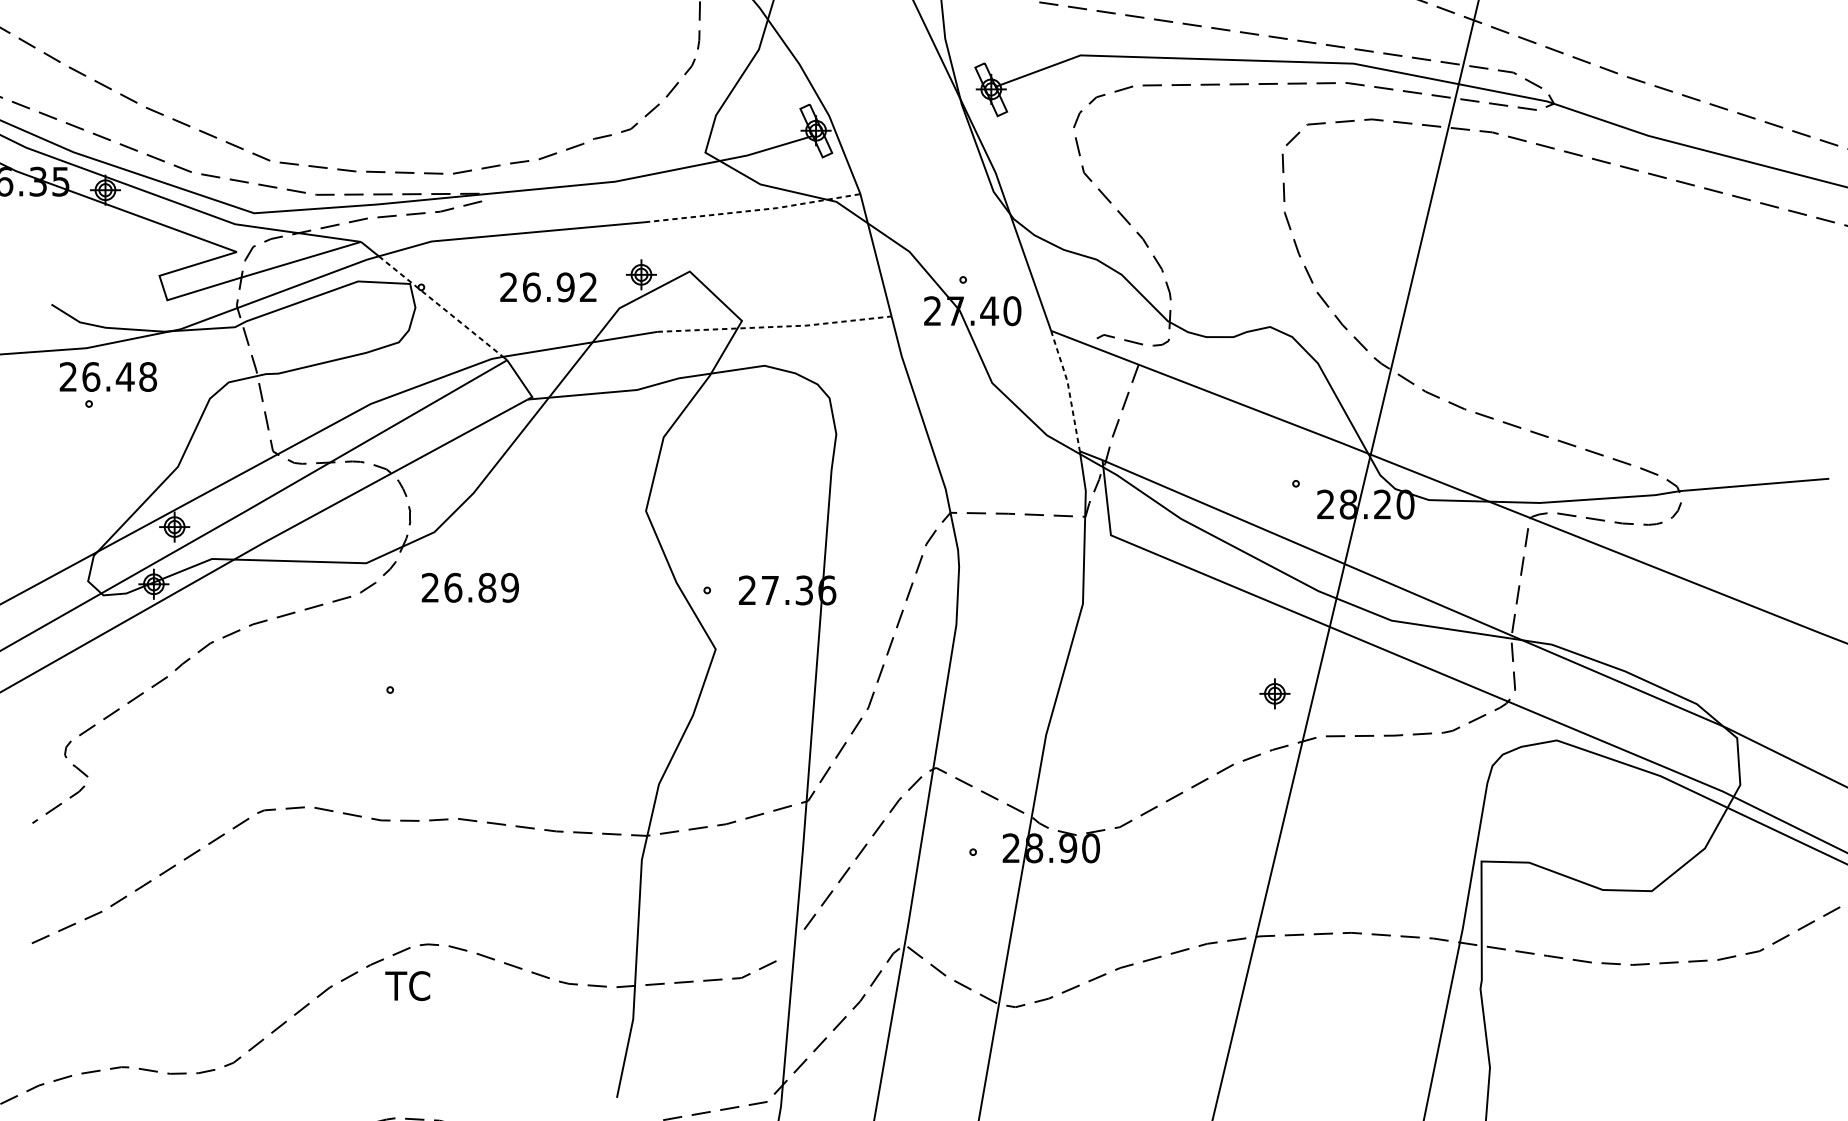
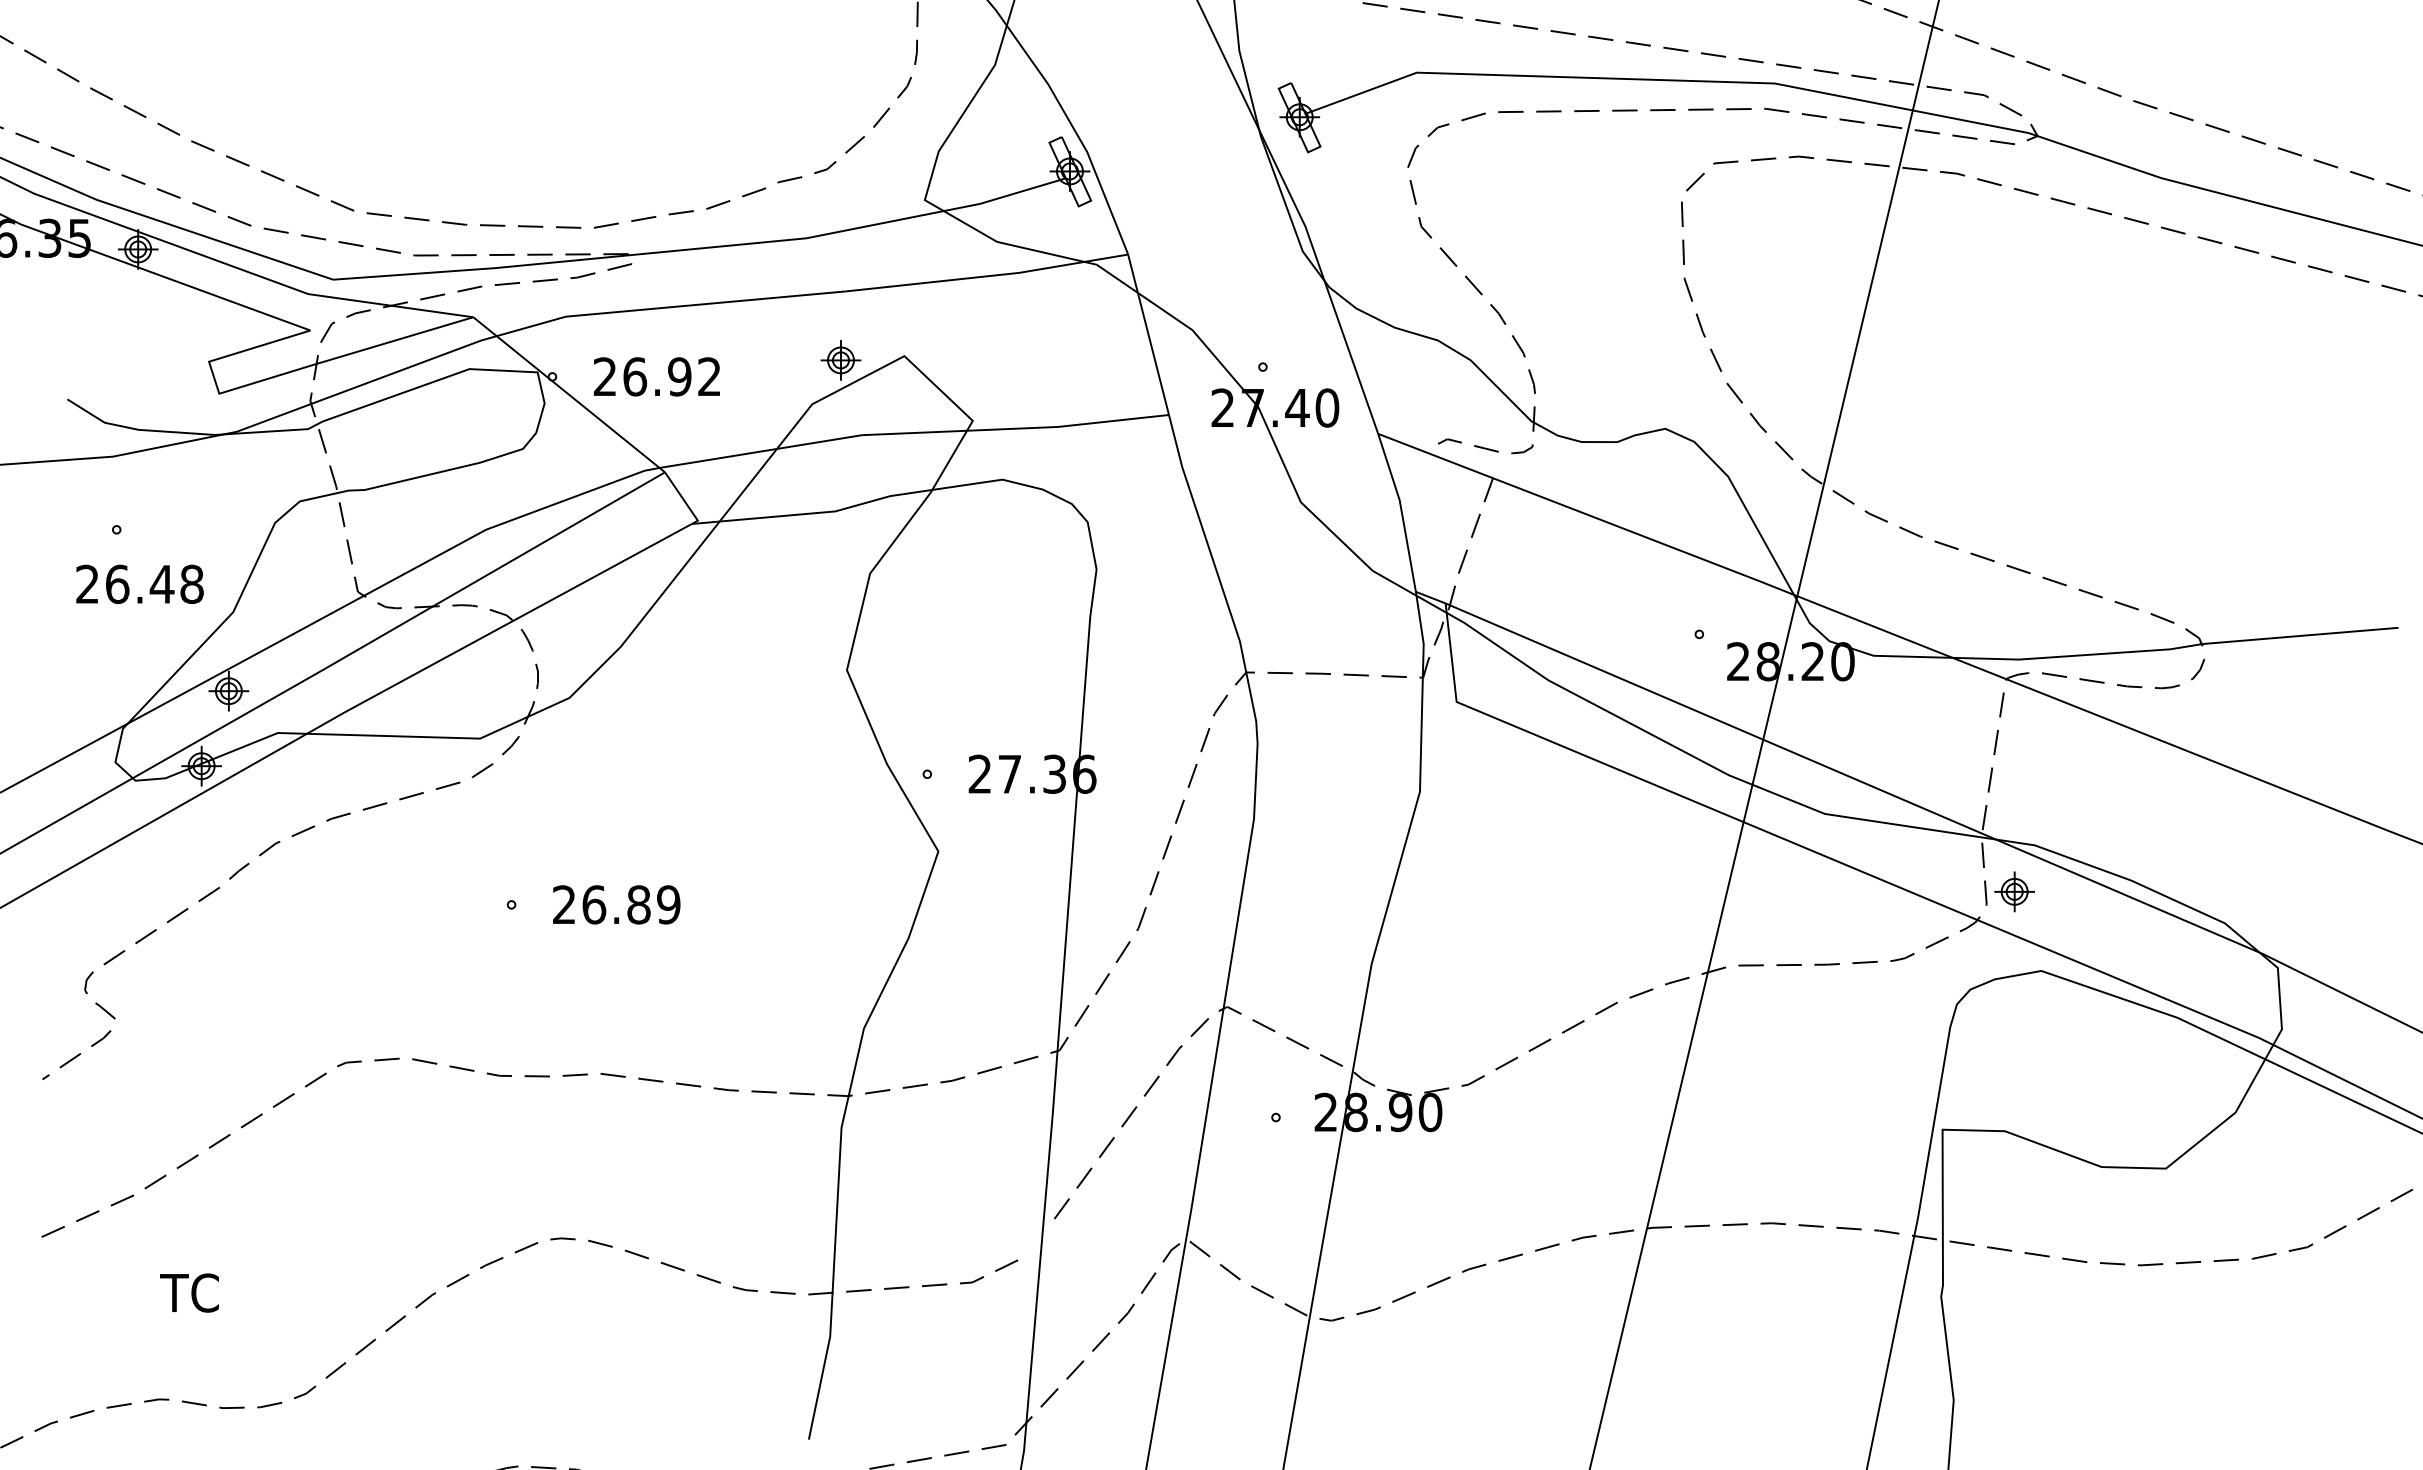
line: (753, 210) -> (988, 276), dashed -> solid
text: (548, 287) -> (656, 376), moved
line: (441, 306) -> (578, 402), dashed -> solid
line: (775, 326) -> (1016, 428), dashed -> solid
text: (108, 376) -> (139, 583), moved
line: (1068, 390) -> (1401, 511), dashed -> solid
text: (470, 587) -> (616, 904), moved
part: (1274, 693) -> (2014, 891), moved
text: (407, 985) -> (189, 1292), moved

